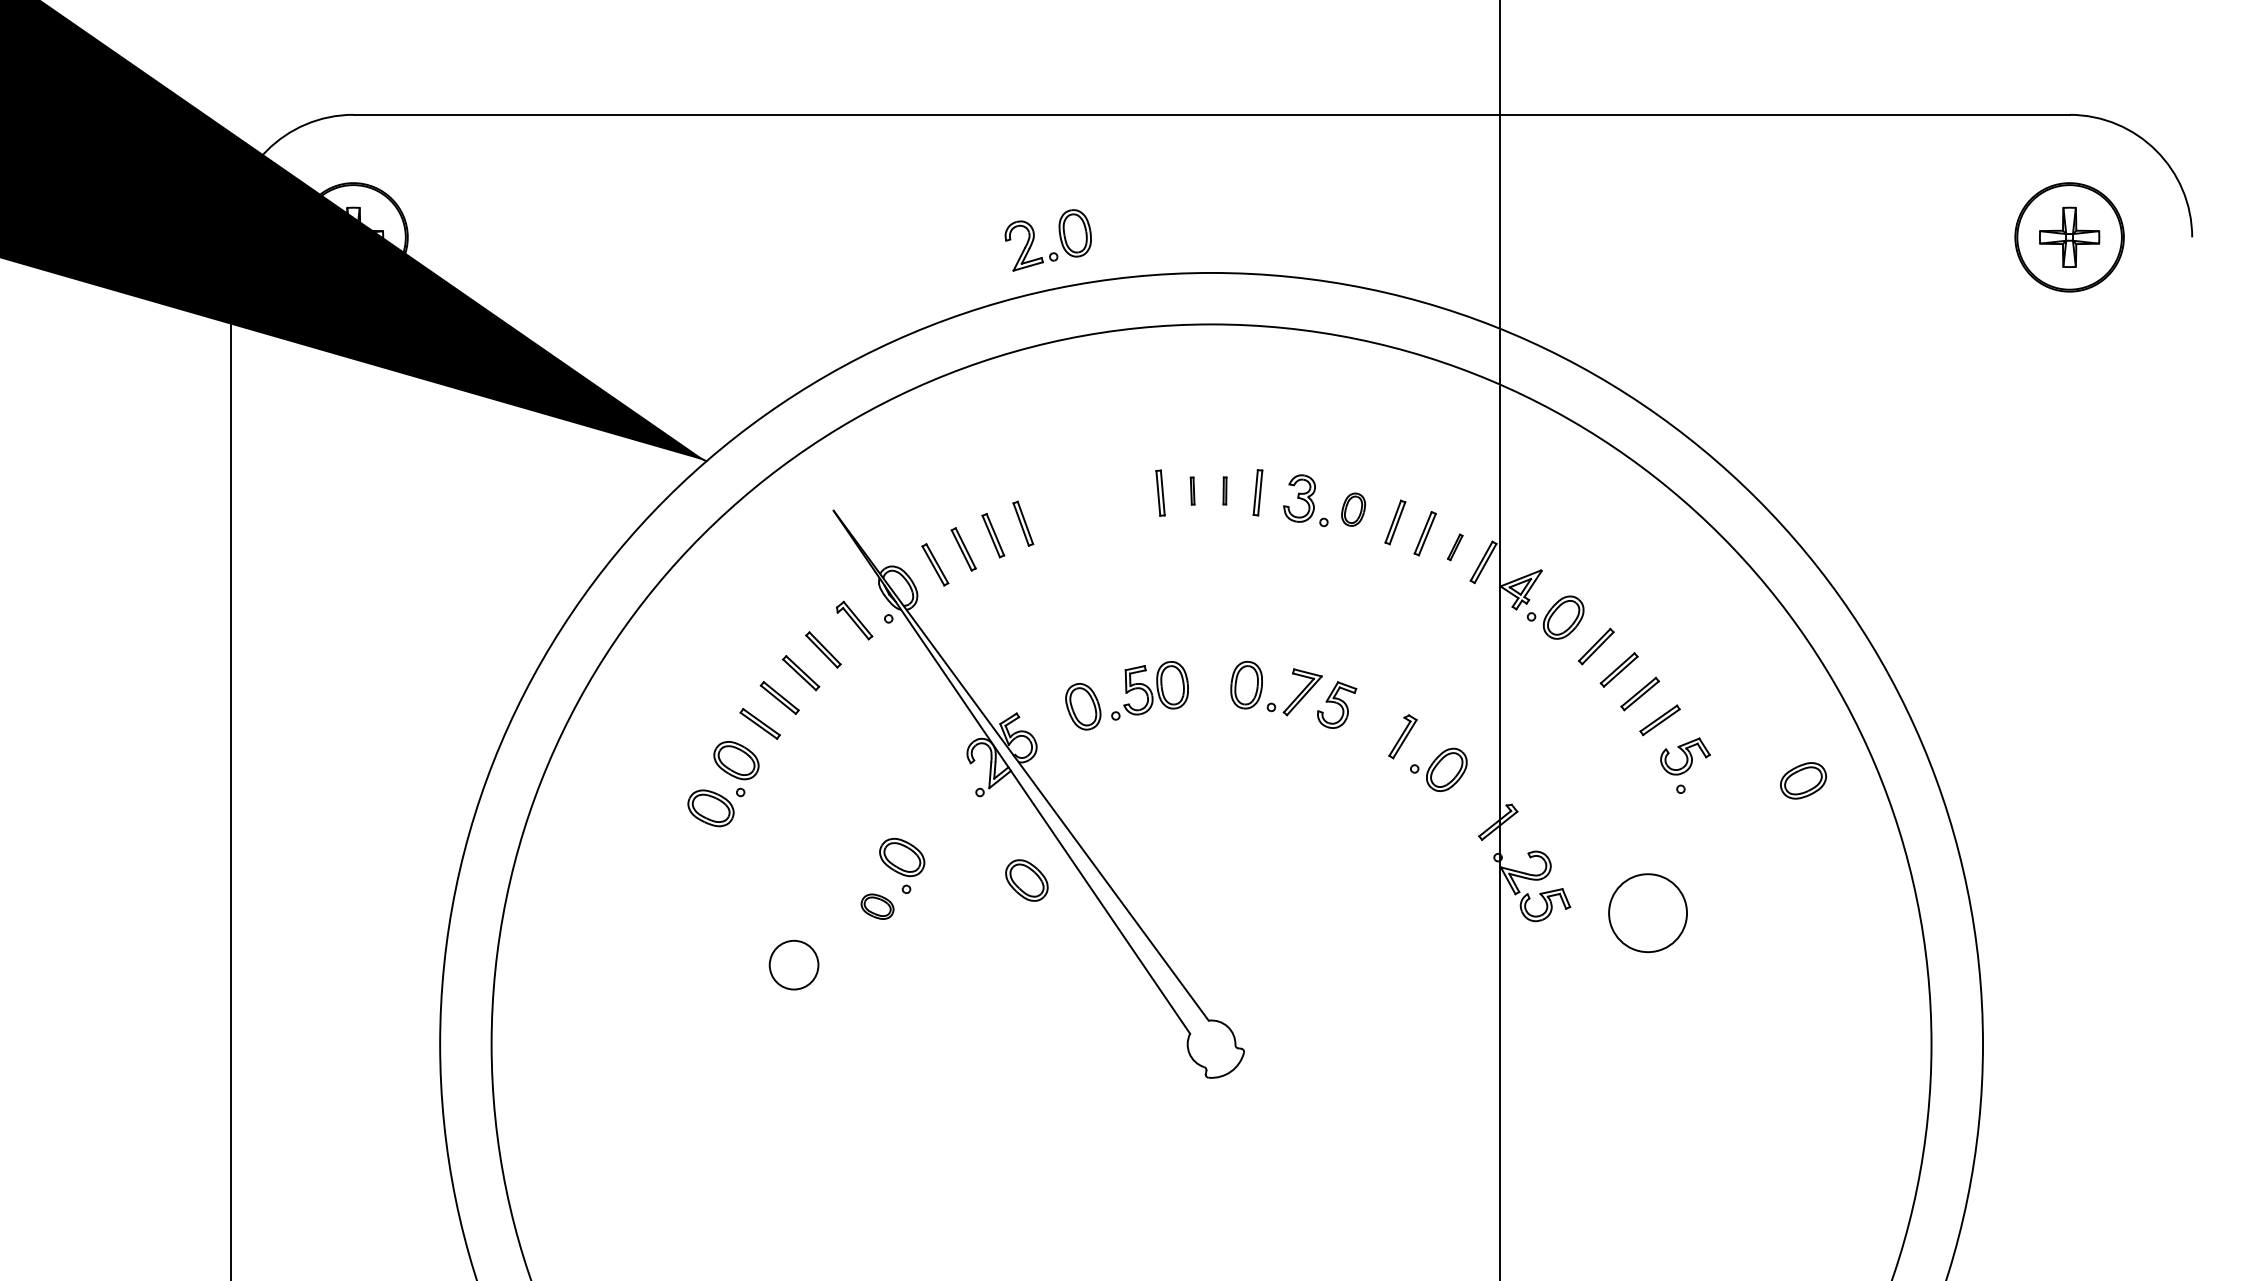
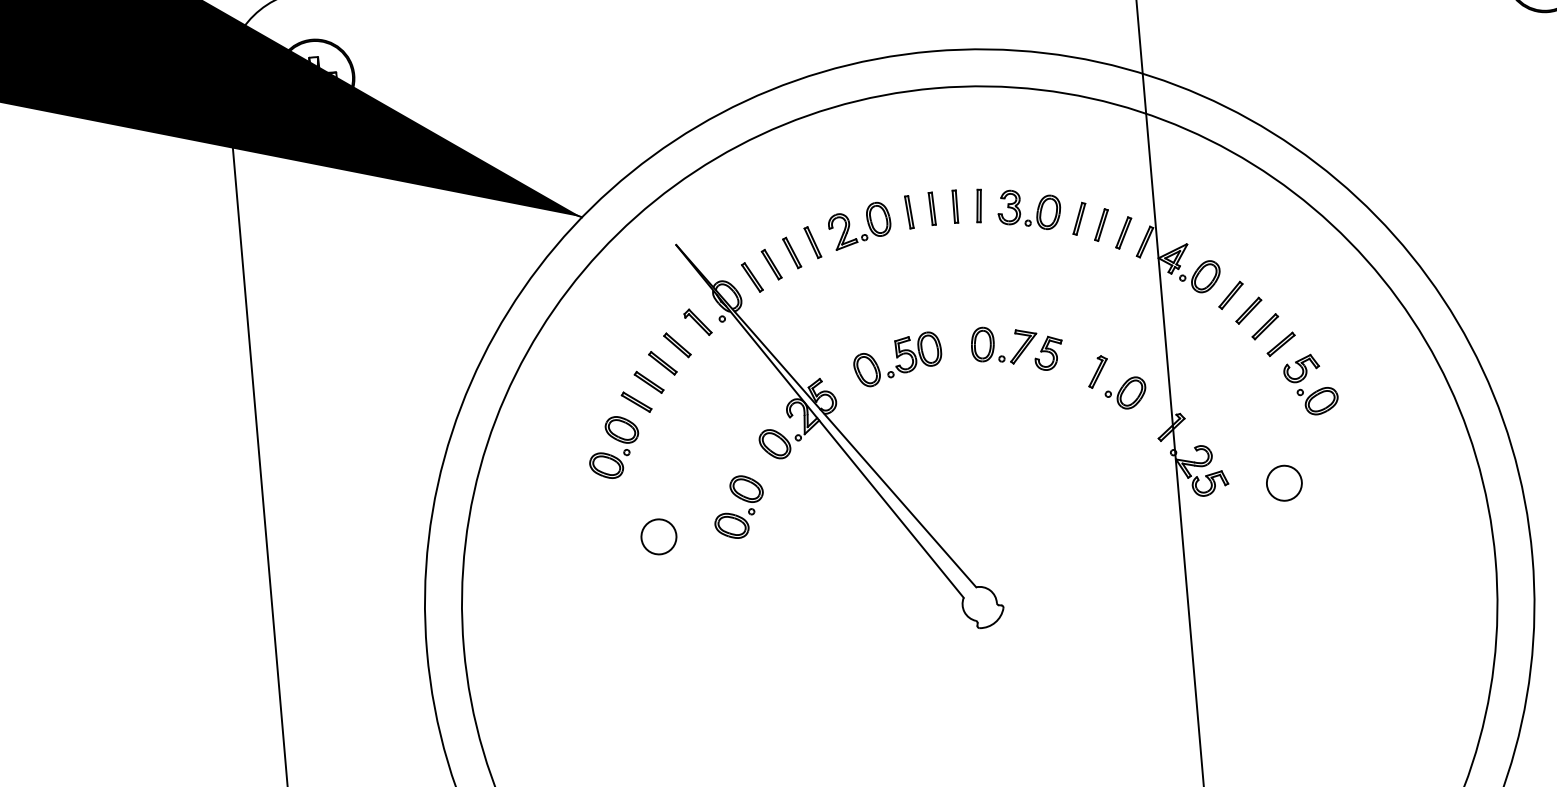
part: (1059, 237) -> (867, 223), moved
part: (1192, 490) -> (932, 208), size x1.67
part: (1224, 490) -> (954, 206), size x1.67
part: (1353, 509) -> (1048, 212), size x1.43
part: (1455, 547) -> (1123, 233), size x1.67
part: (1803, 780) -> (1321, 400), moved
part: (1026, 880) -> (774, 444), moved
part: (877, 906) -> (731, 525), size x1.43
circle: (1647, 912) -> (1283, 482), size x0.62
circle: (793, 964) -> (658, 536), moved

